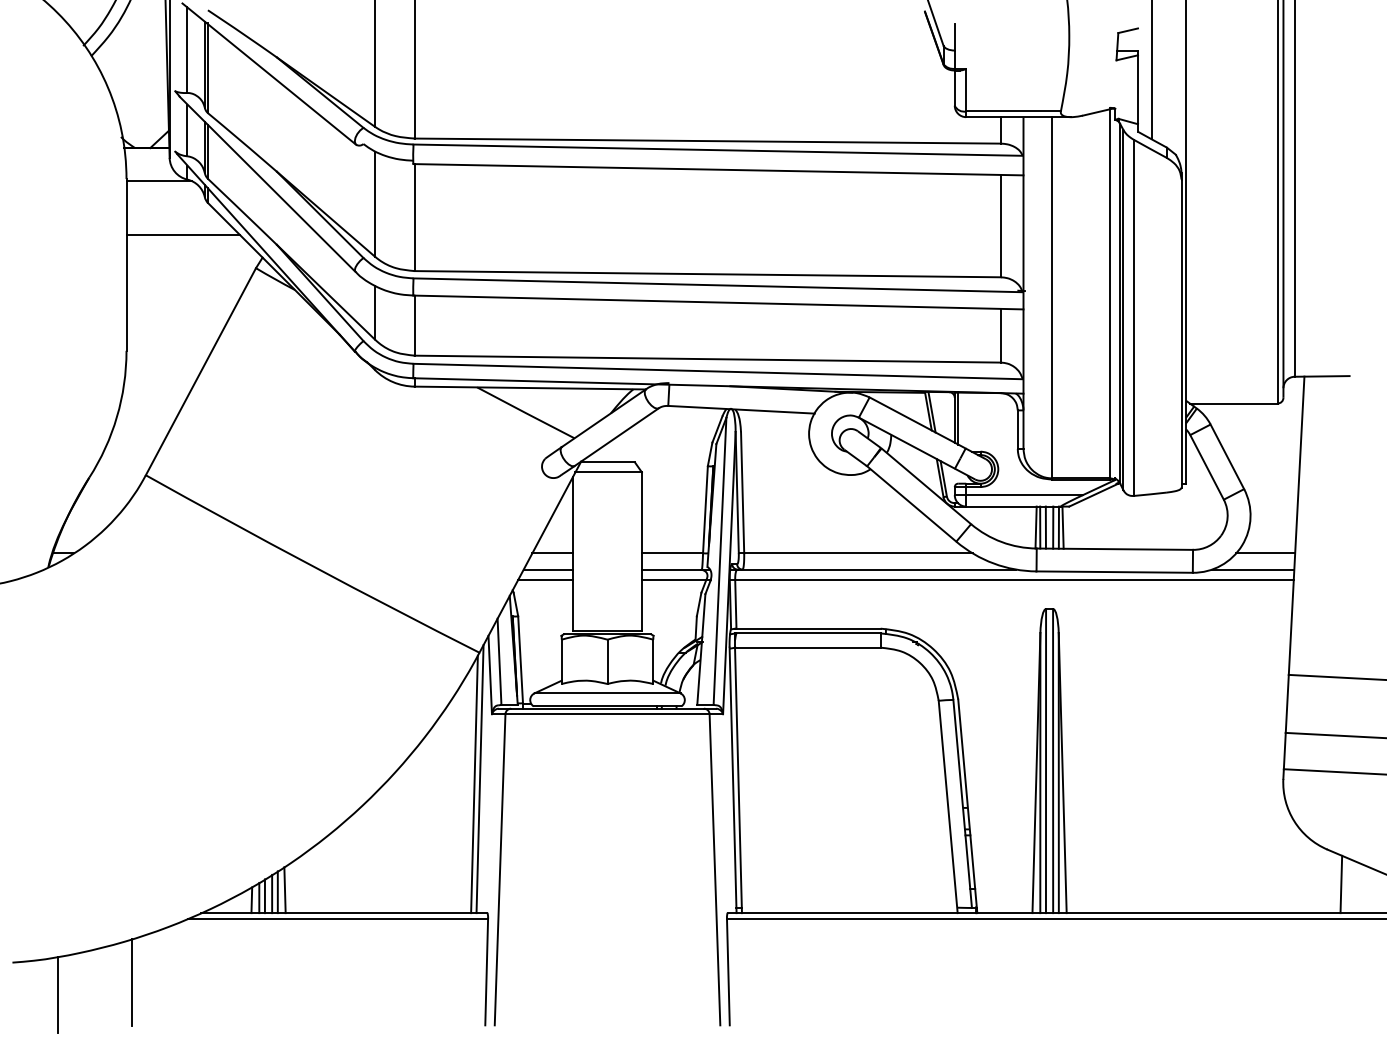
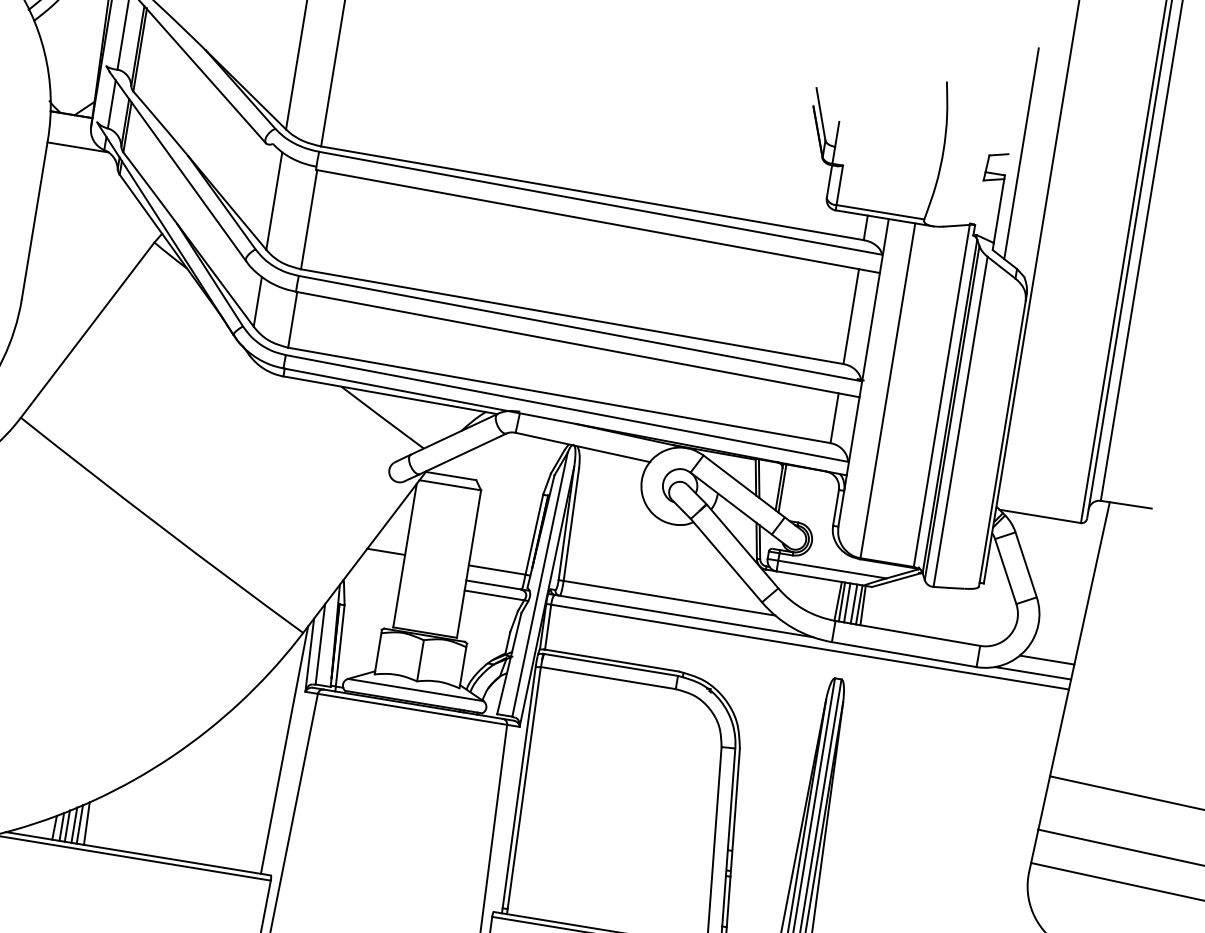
line: (183, 235) -> (92, 201), removed
line: (548, 569) -> (379, 566), removed
line: (545, 580) -> (375, 575), removed
line: (474, 784) -> (278, 754), removed

